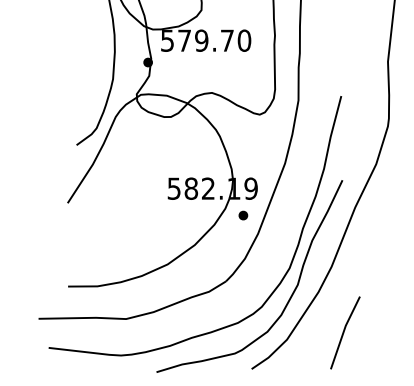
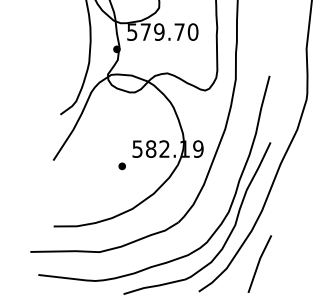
part: (242, 215) -> (121, 166), moved
line: (344, 332) -> (259, 263), moved

